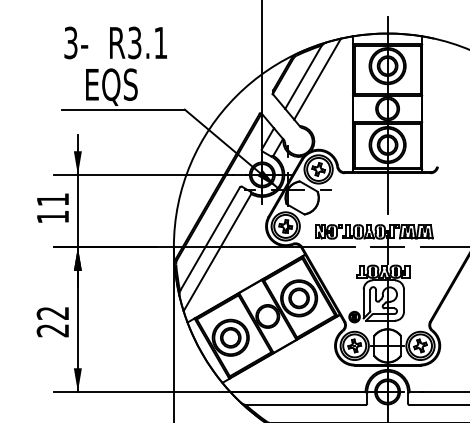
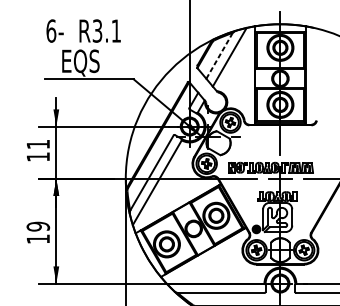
text: (70, 42) -> (51, 30), 3- -> 6-
line: (303, 77) -> (219, 56), solid -> dashed
text: (52, 321) -> (37, 232), 22 -> 19

